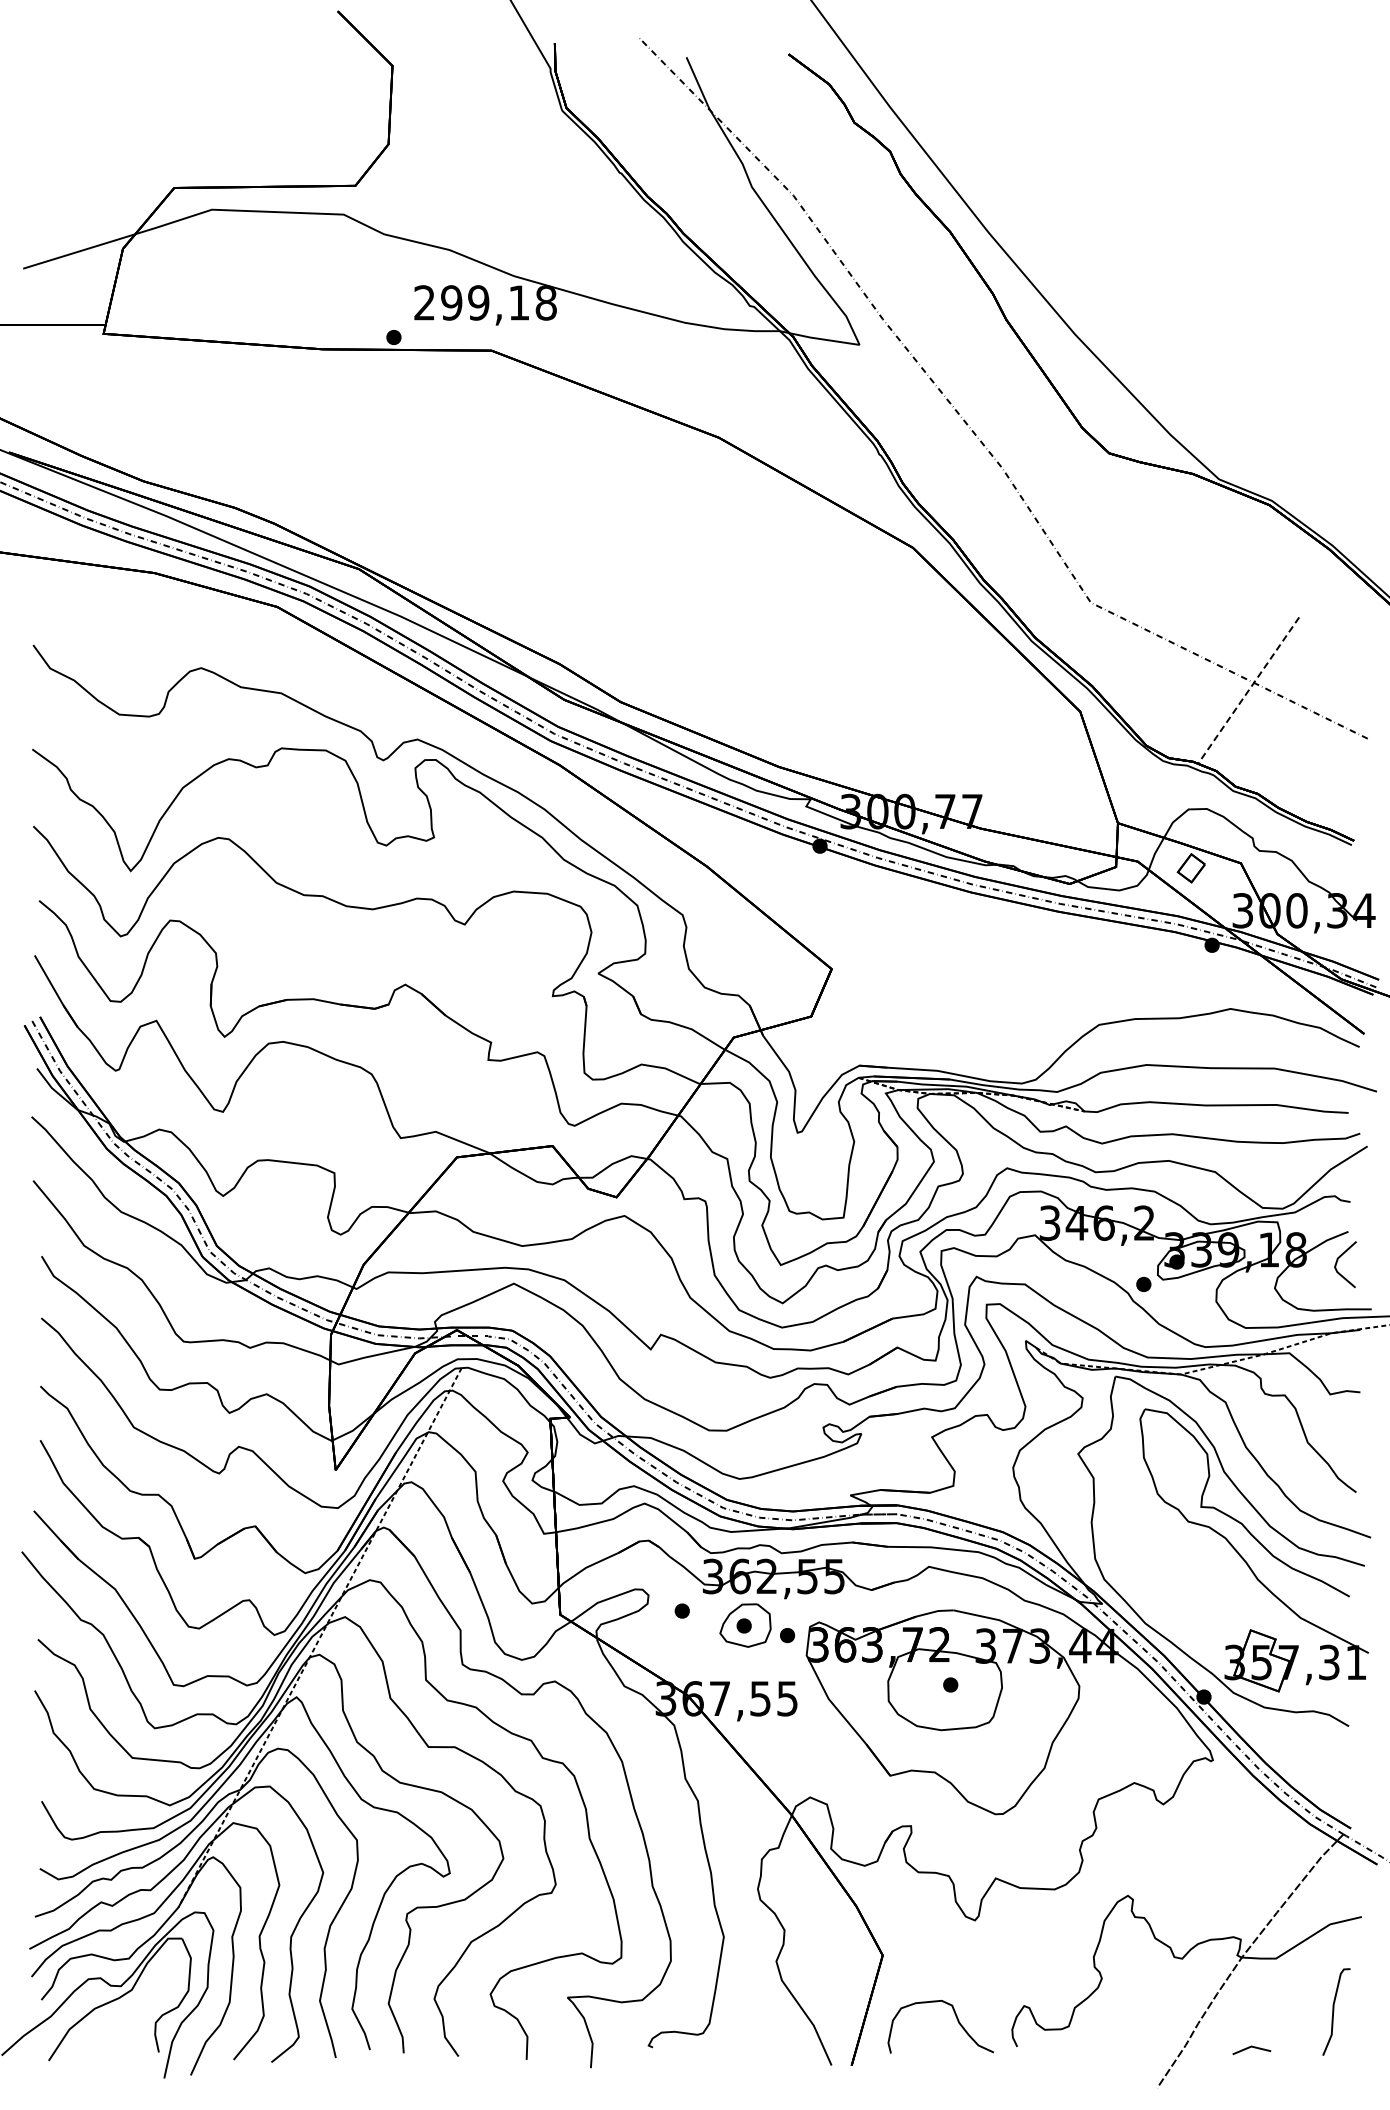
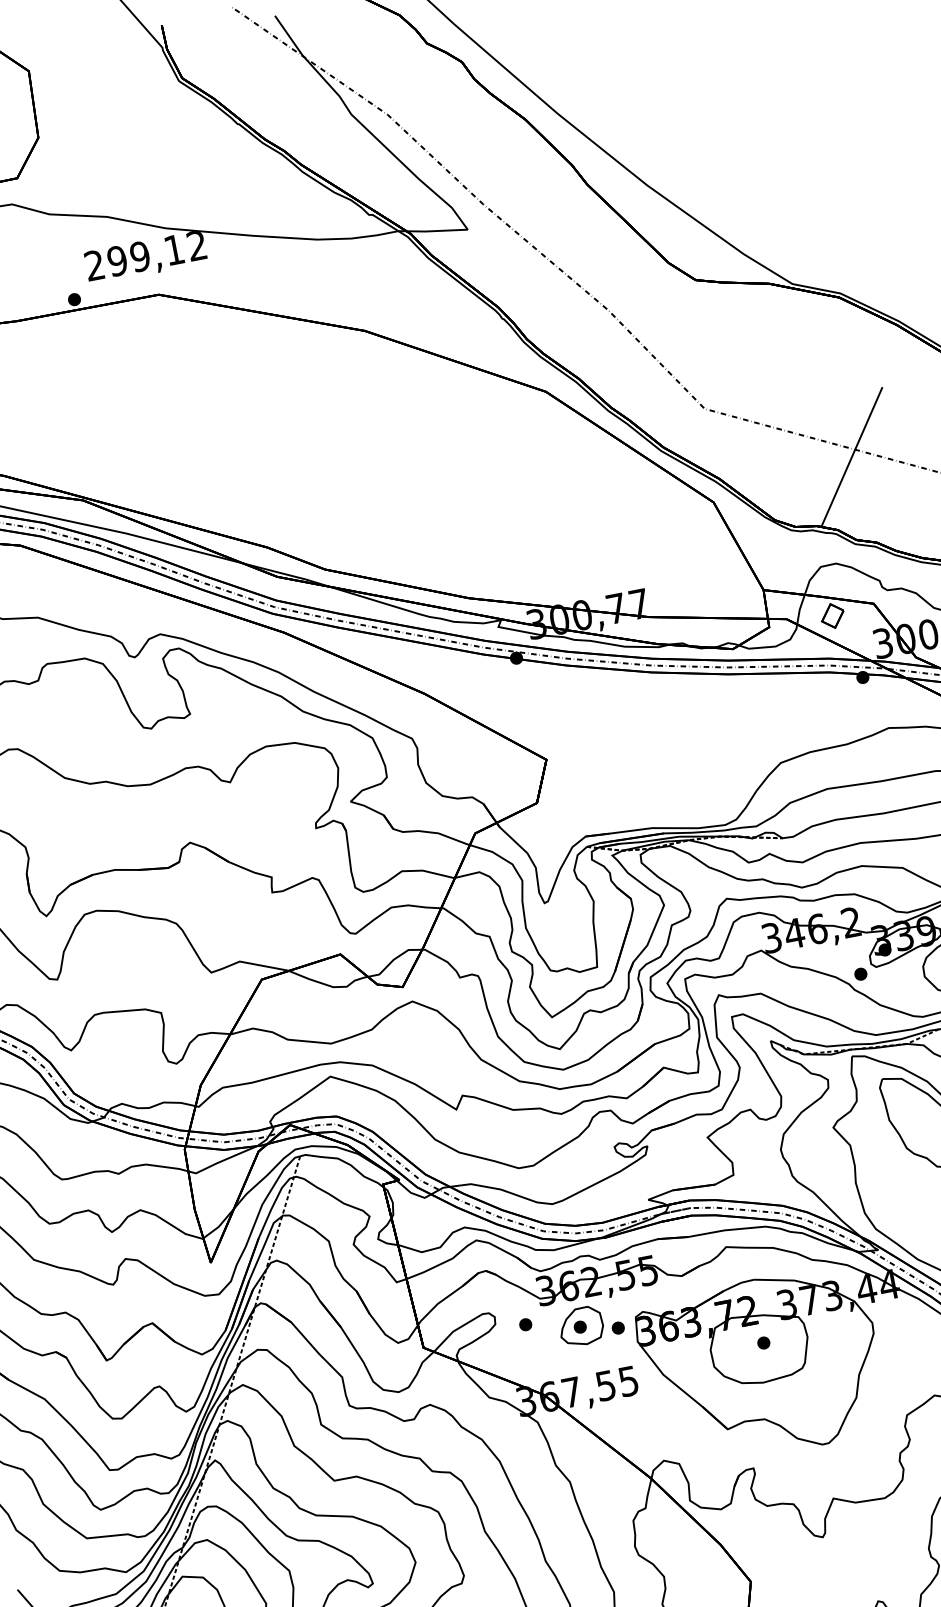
text: (545, 302) -> (196, 245), 299,18 -> 299,12
line: (1248, 690) -> (851, 457), dashed -> solid

